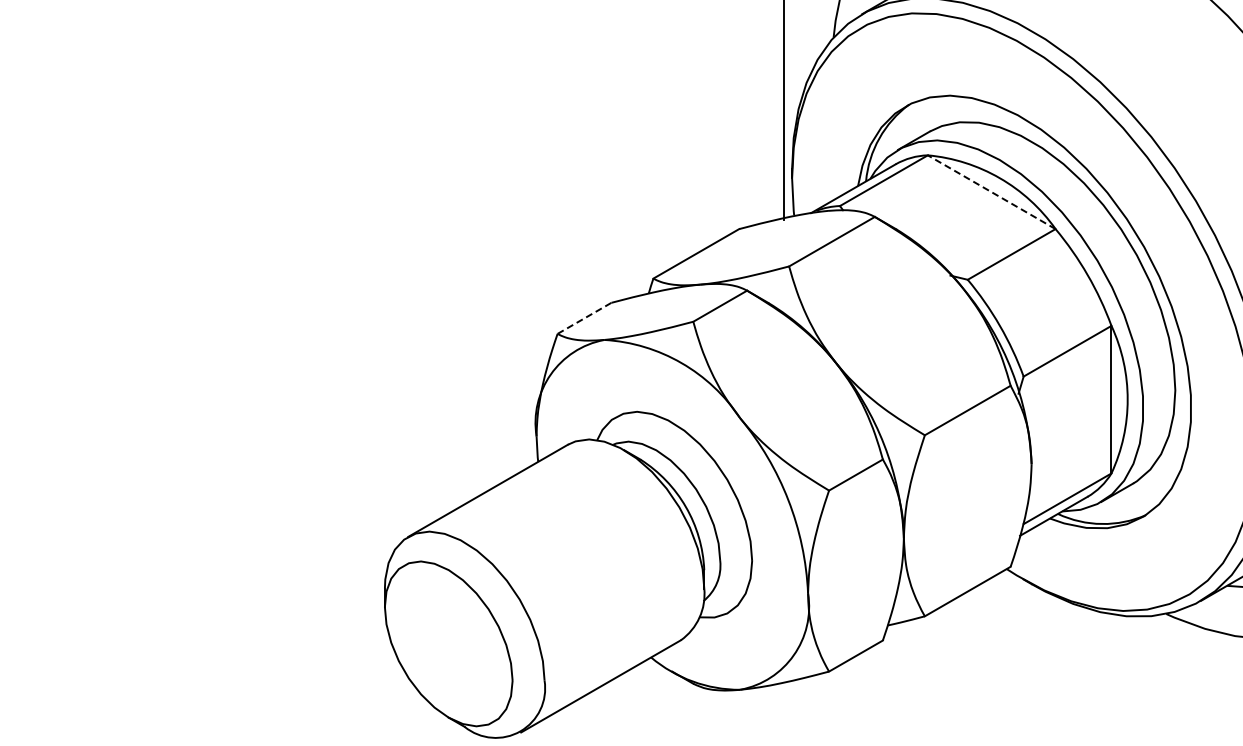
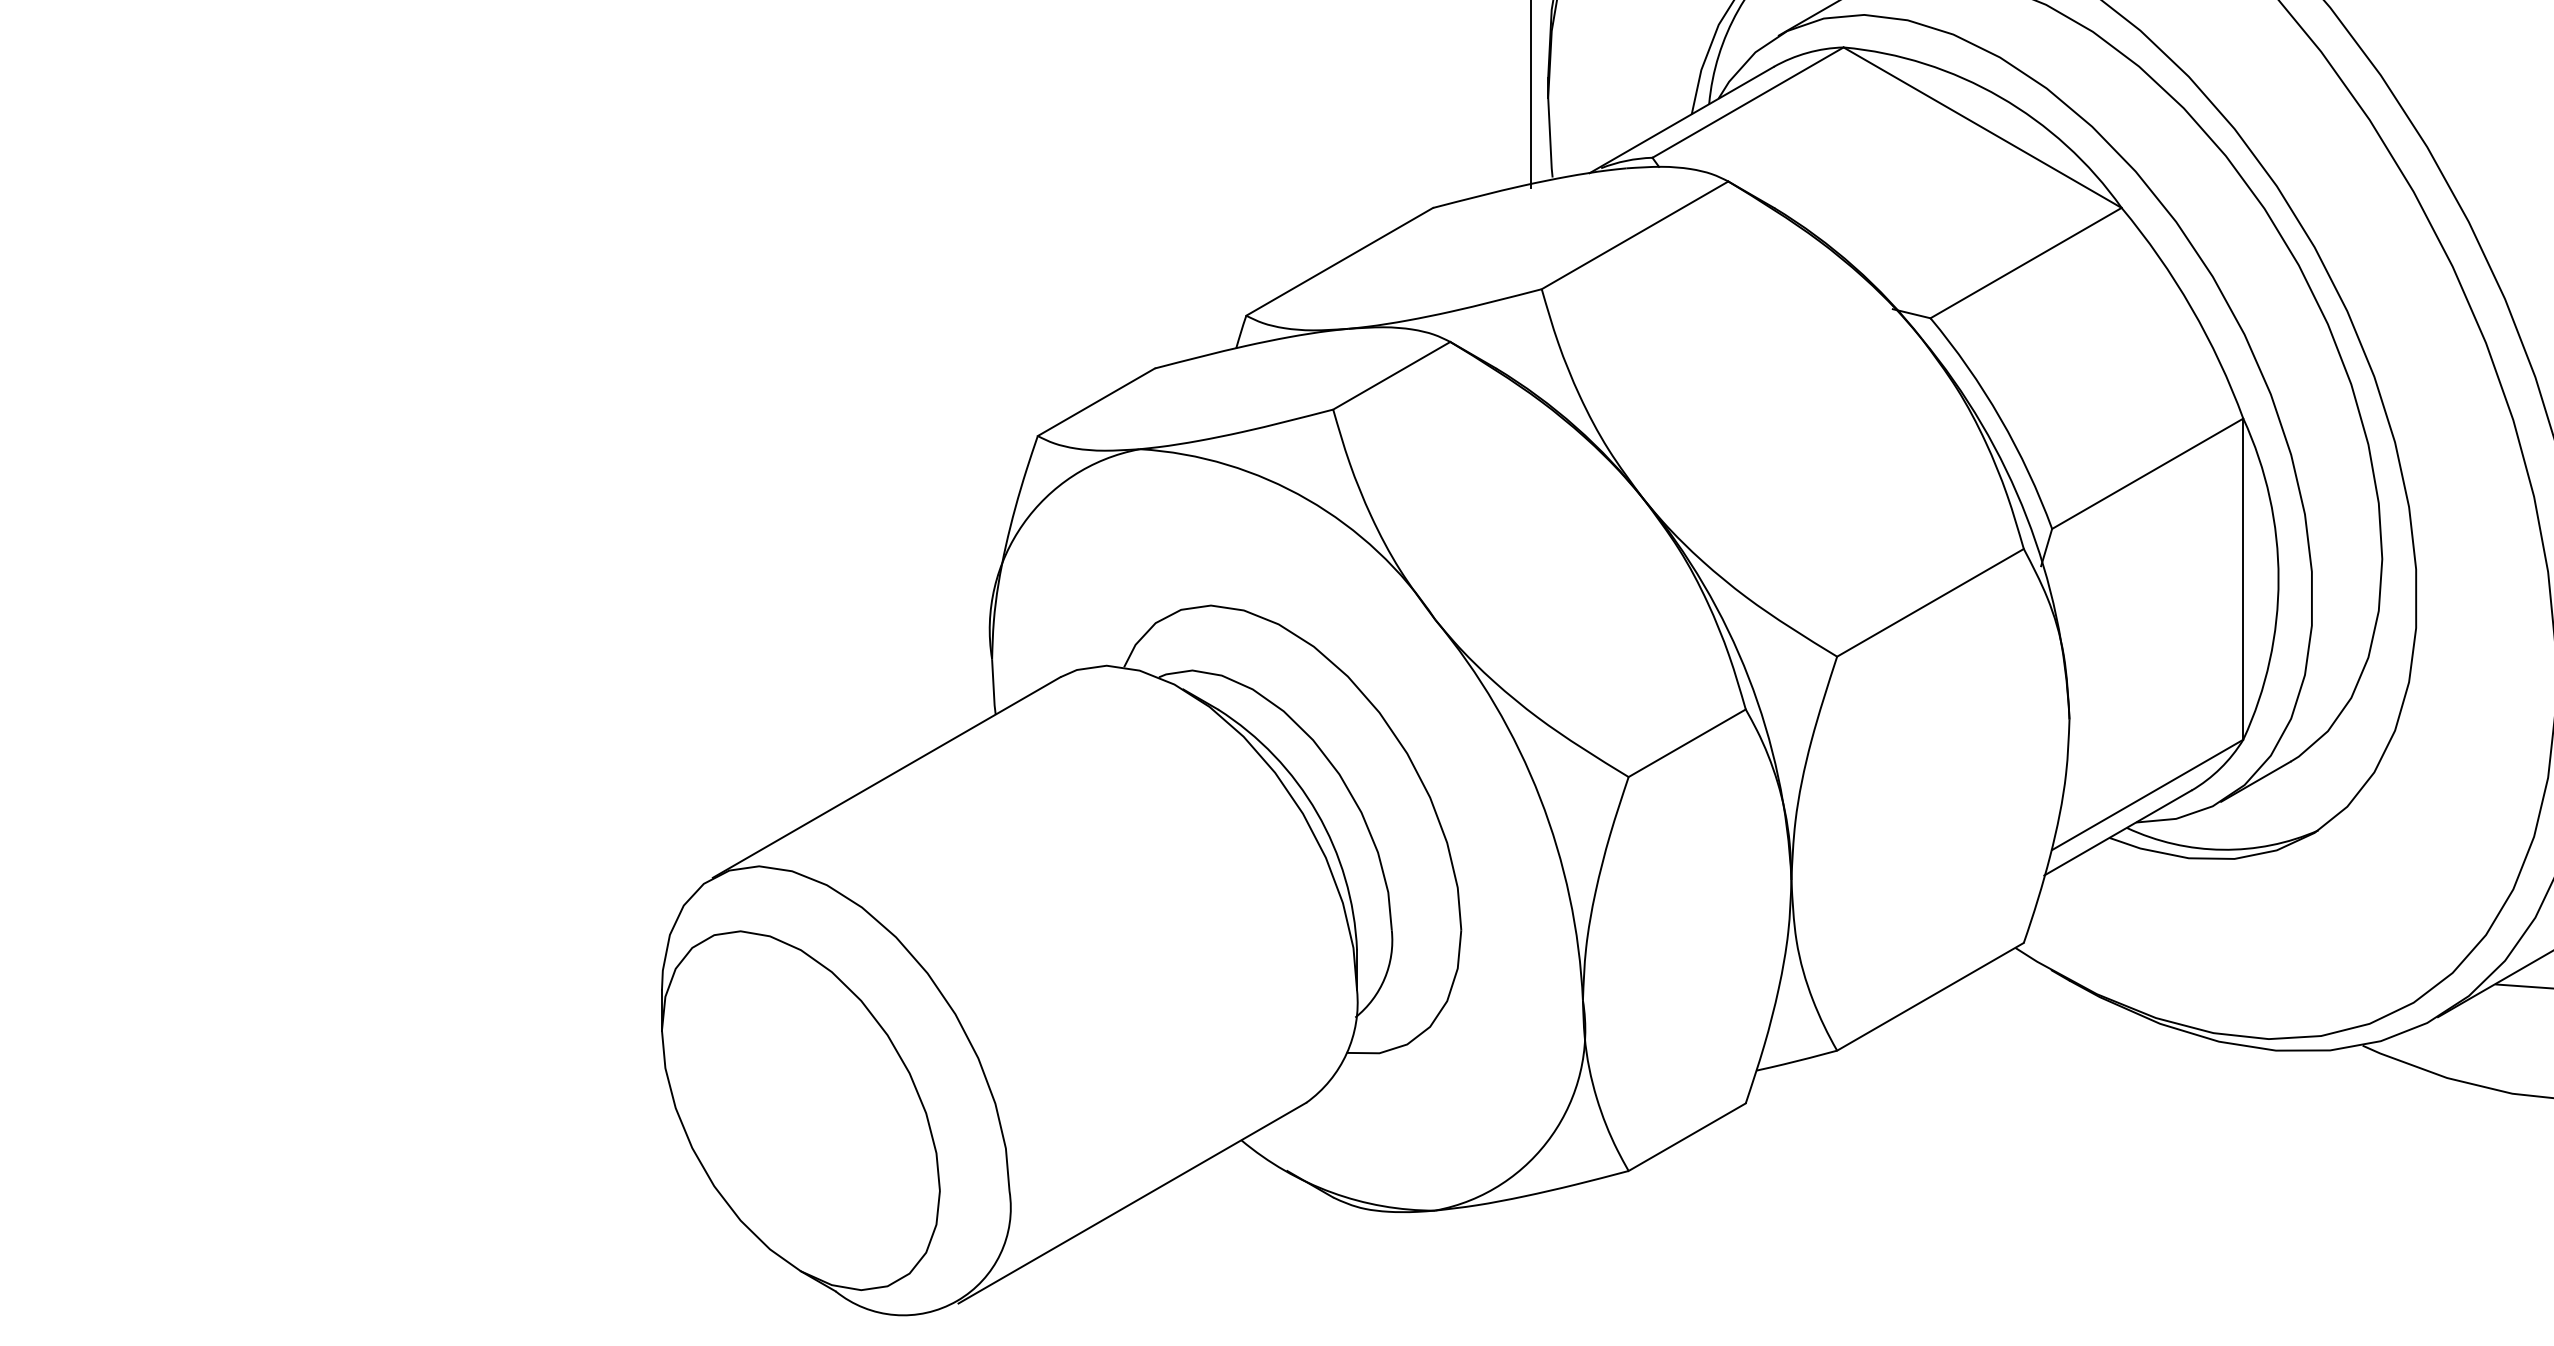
line: (991, 192) -> (1982, 128), dashed -> solid
line: (584, 318) -> (1096, 402), dashed -> solid

